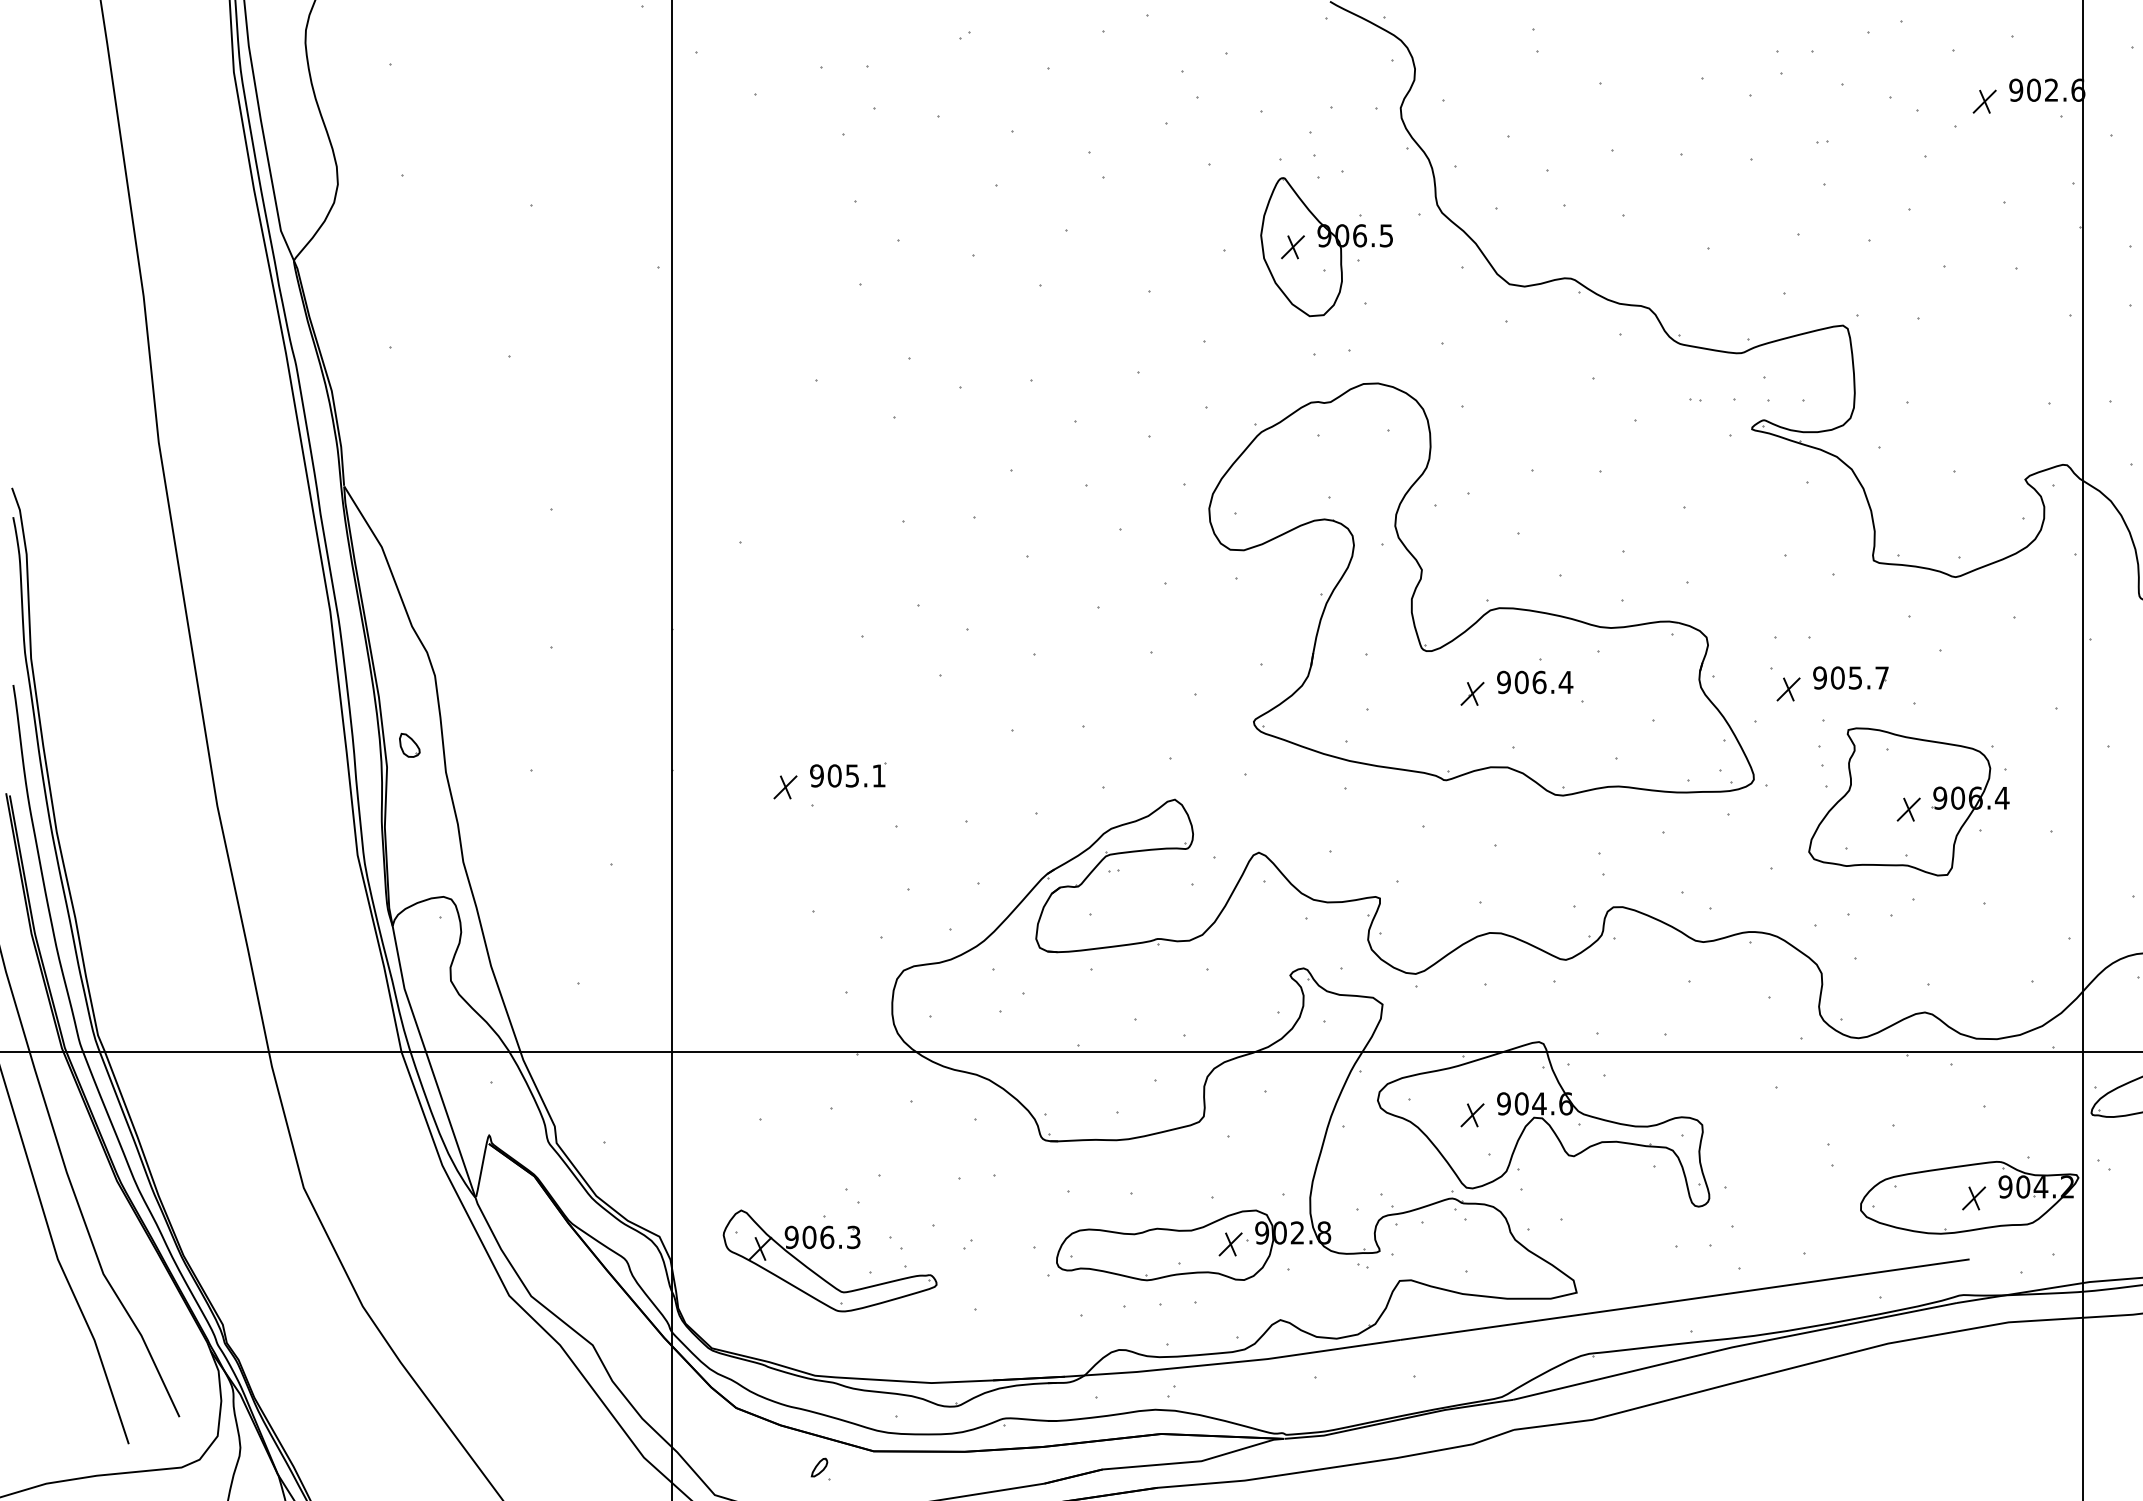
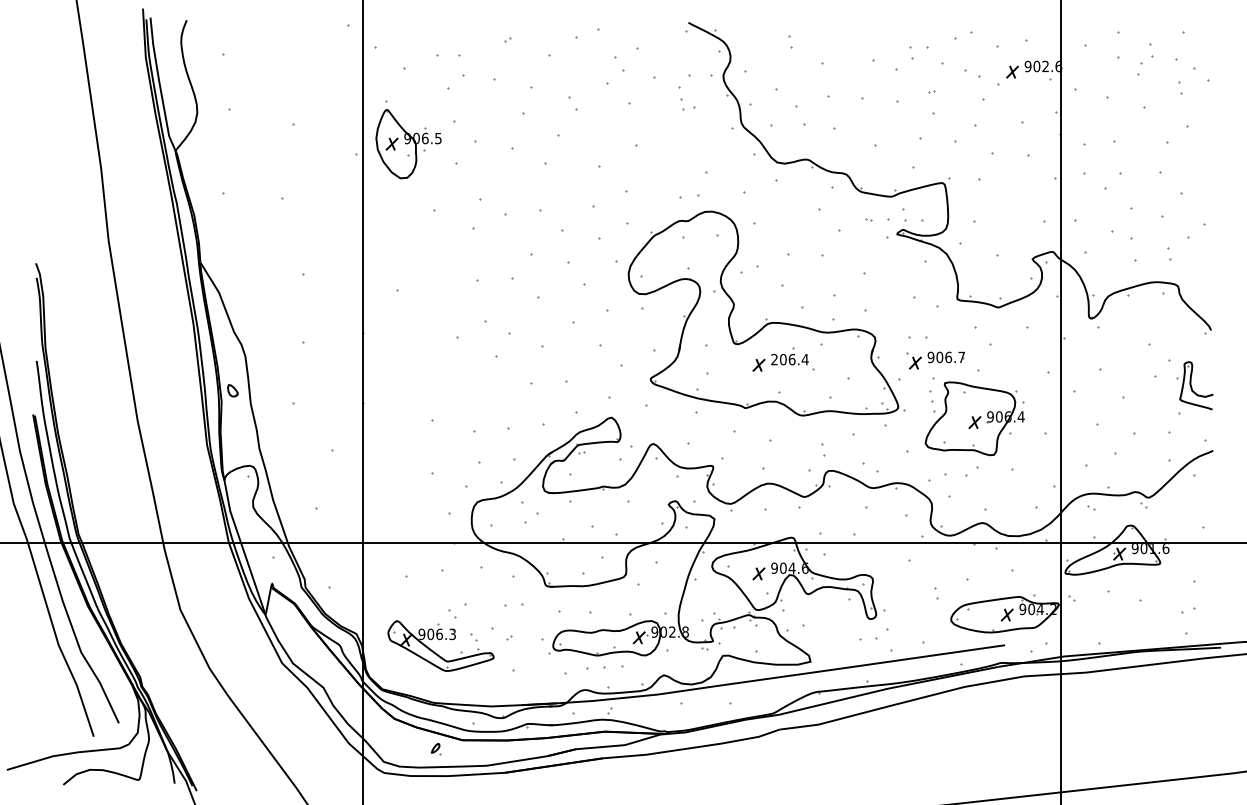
part: (1326, 237) -> (408, 139), moved
text: (1855, 678) -> (948, 357), 905.7 -> 906.7
text: (1503, 682) -> (774, 359), 906.4 -> 206.4
part: (829, 781) -> (440, 408), removed

